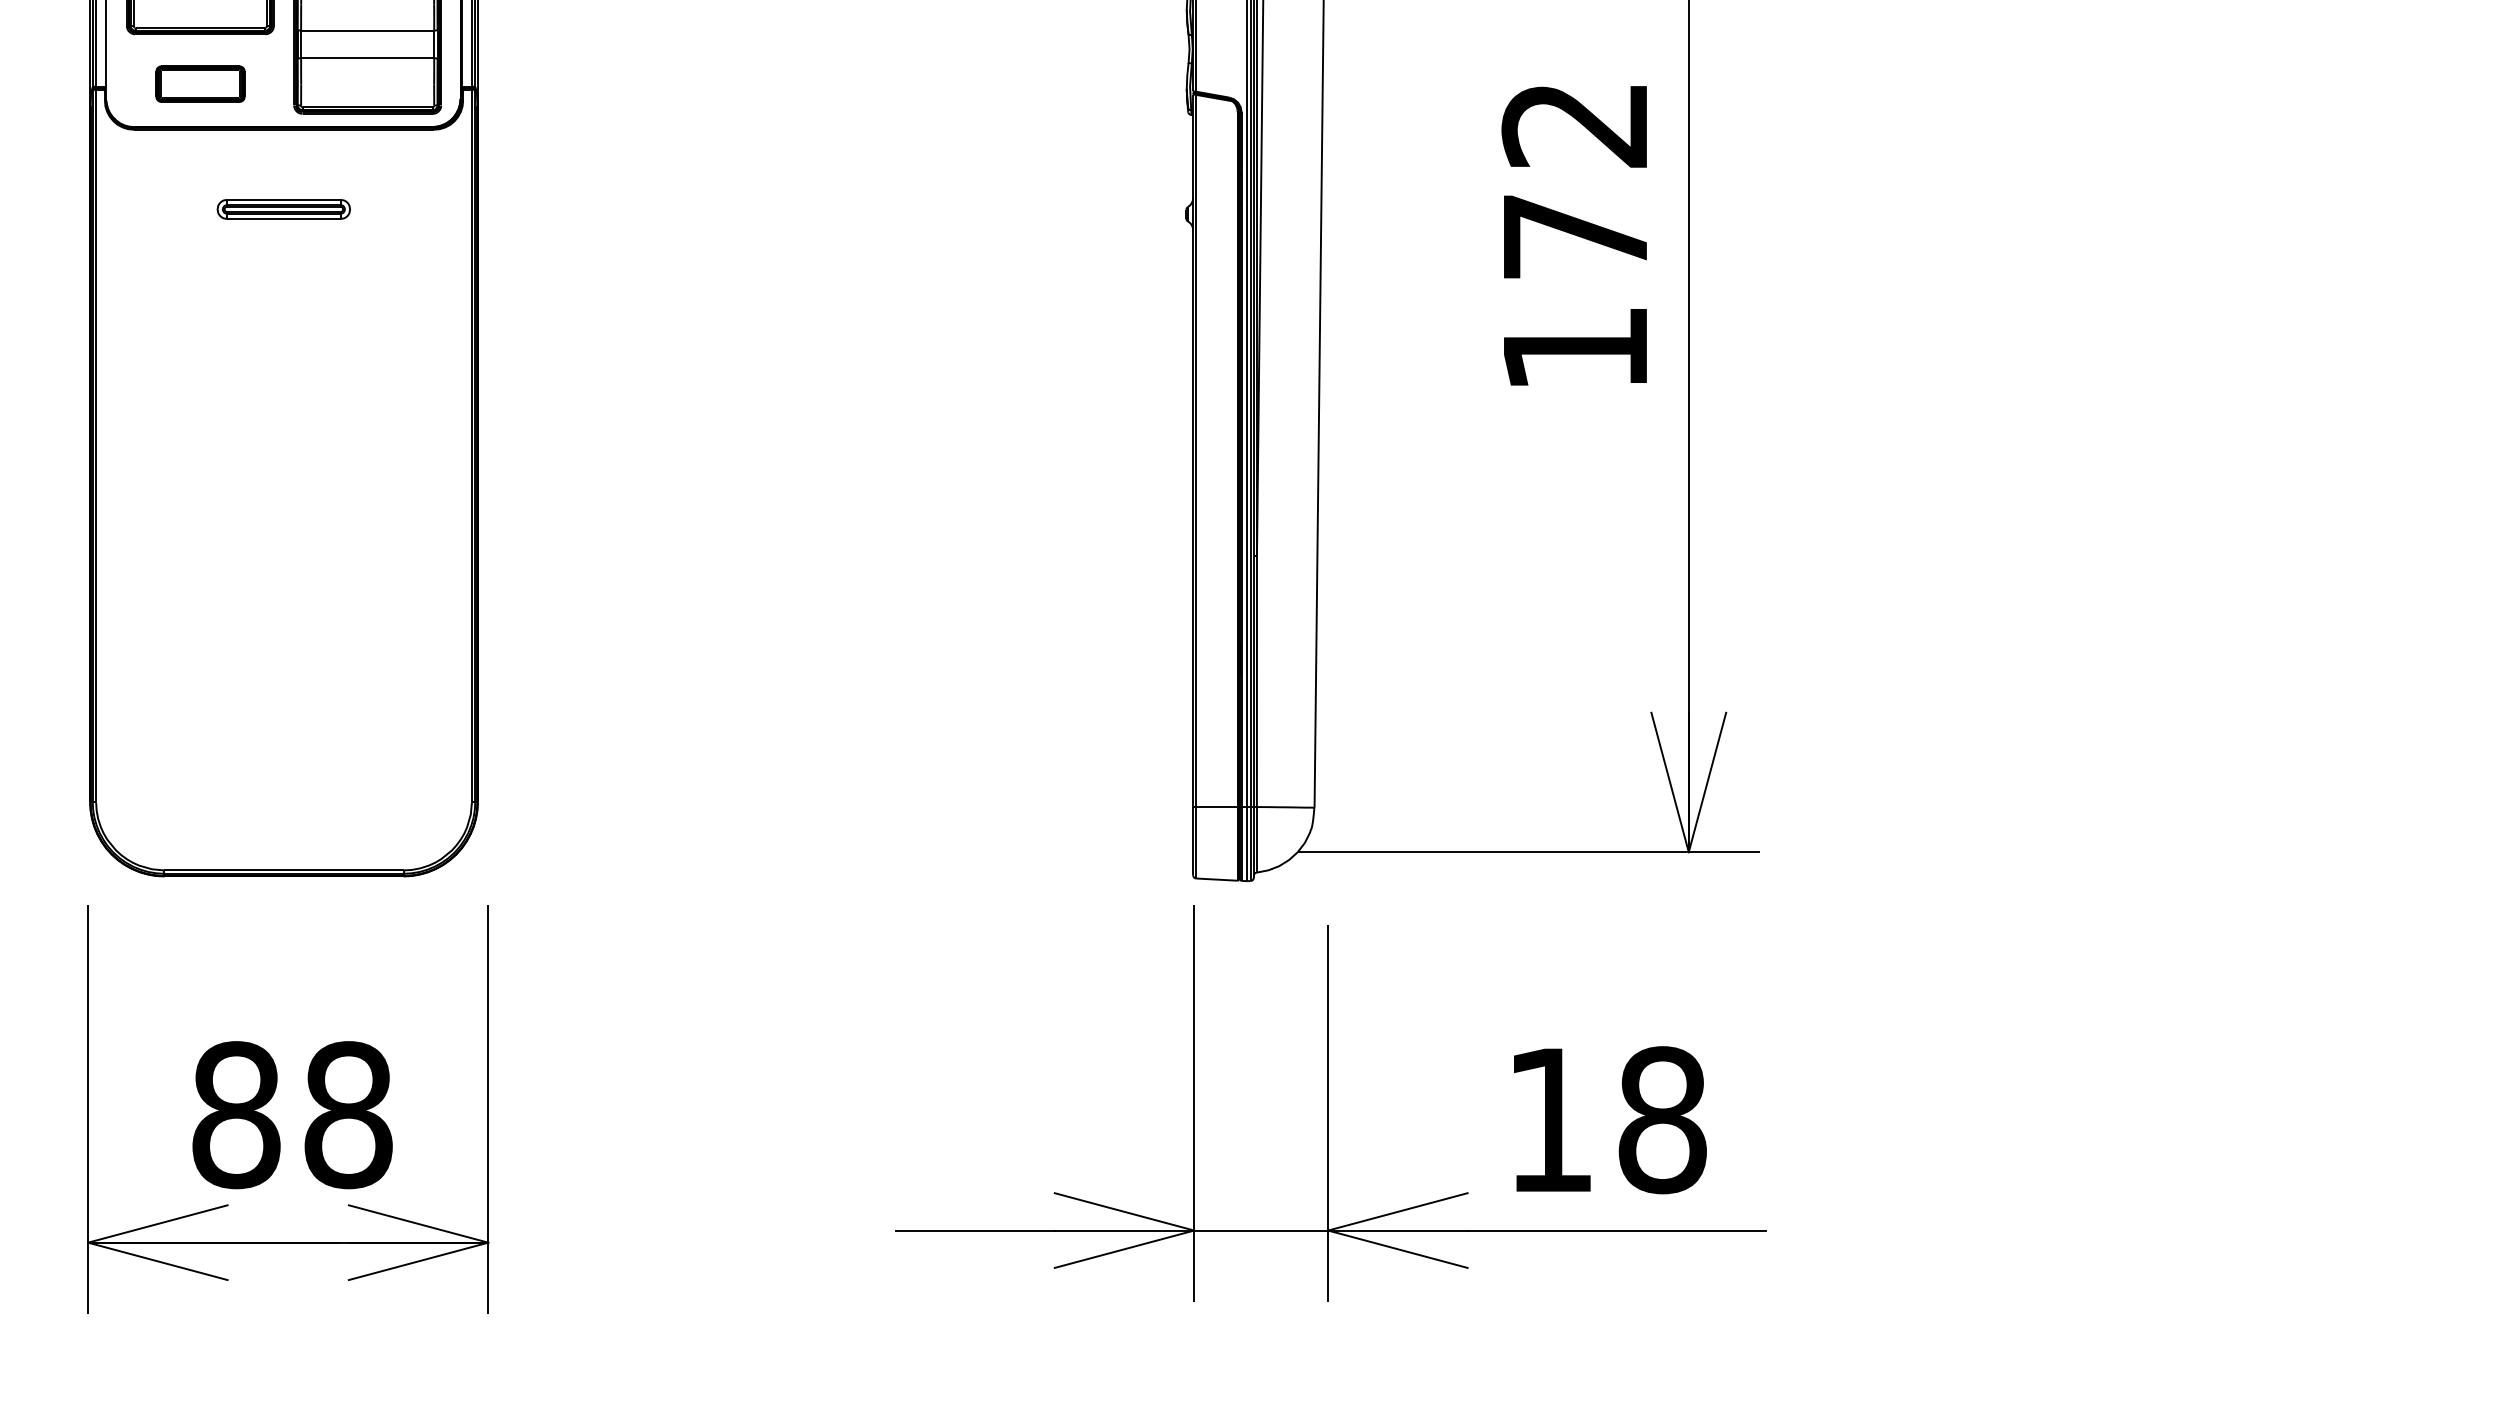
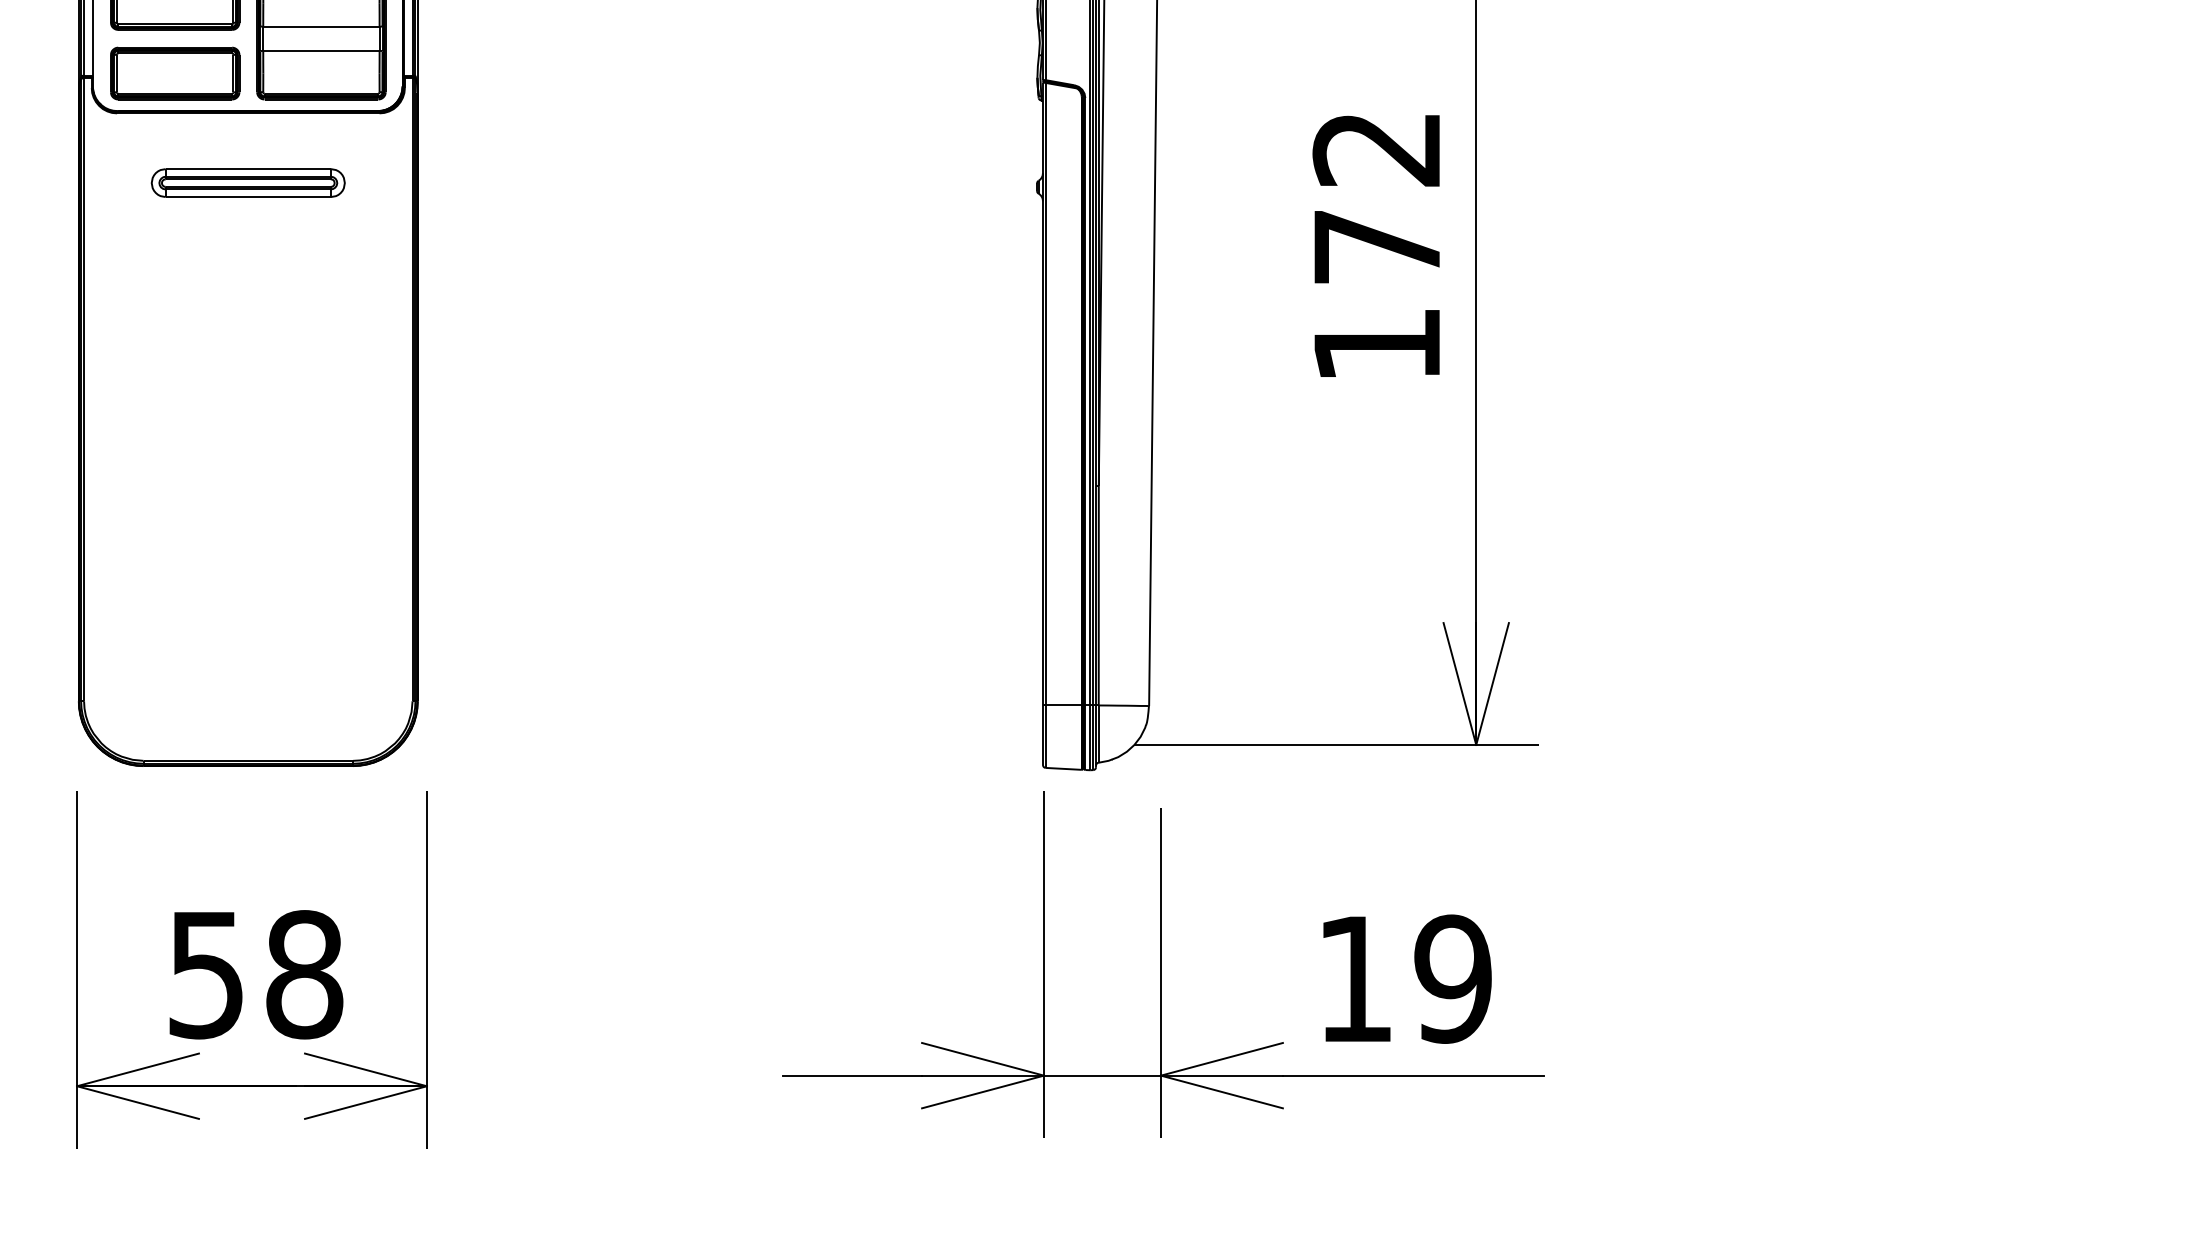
part: (200, 84) -> (175, 73), size x1.67
part: (283, 208) -> (247, 182), size x1.67
text: (1573, 235) -> (1375, 245), moved
text: (236, 1114) -> (206, 974), 88 -> 58
text: (1662, 1119) -> (1453, 978), 18 -> 19

